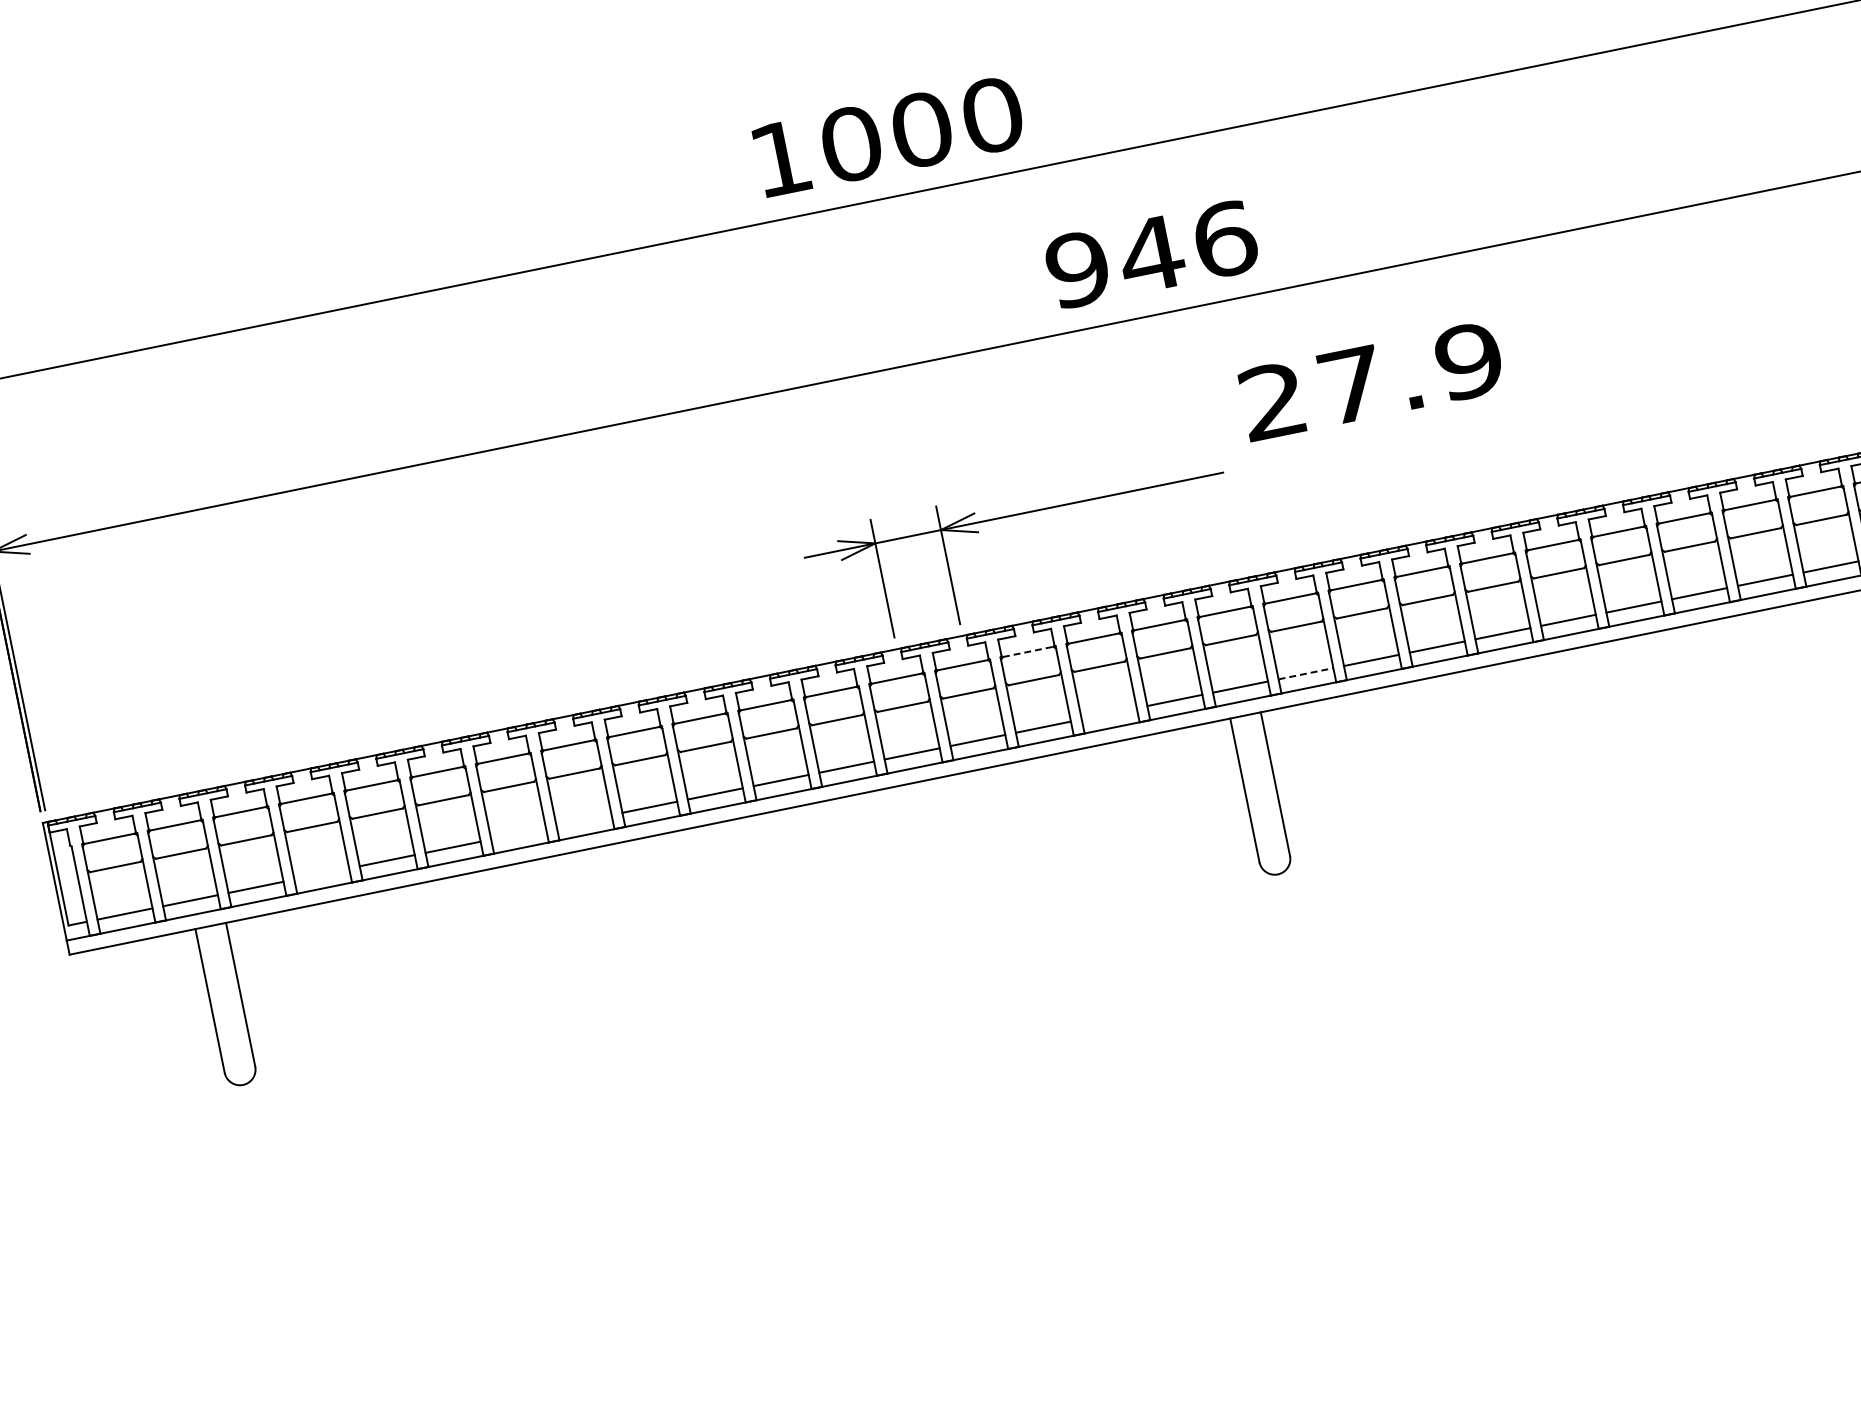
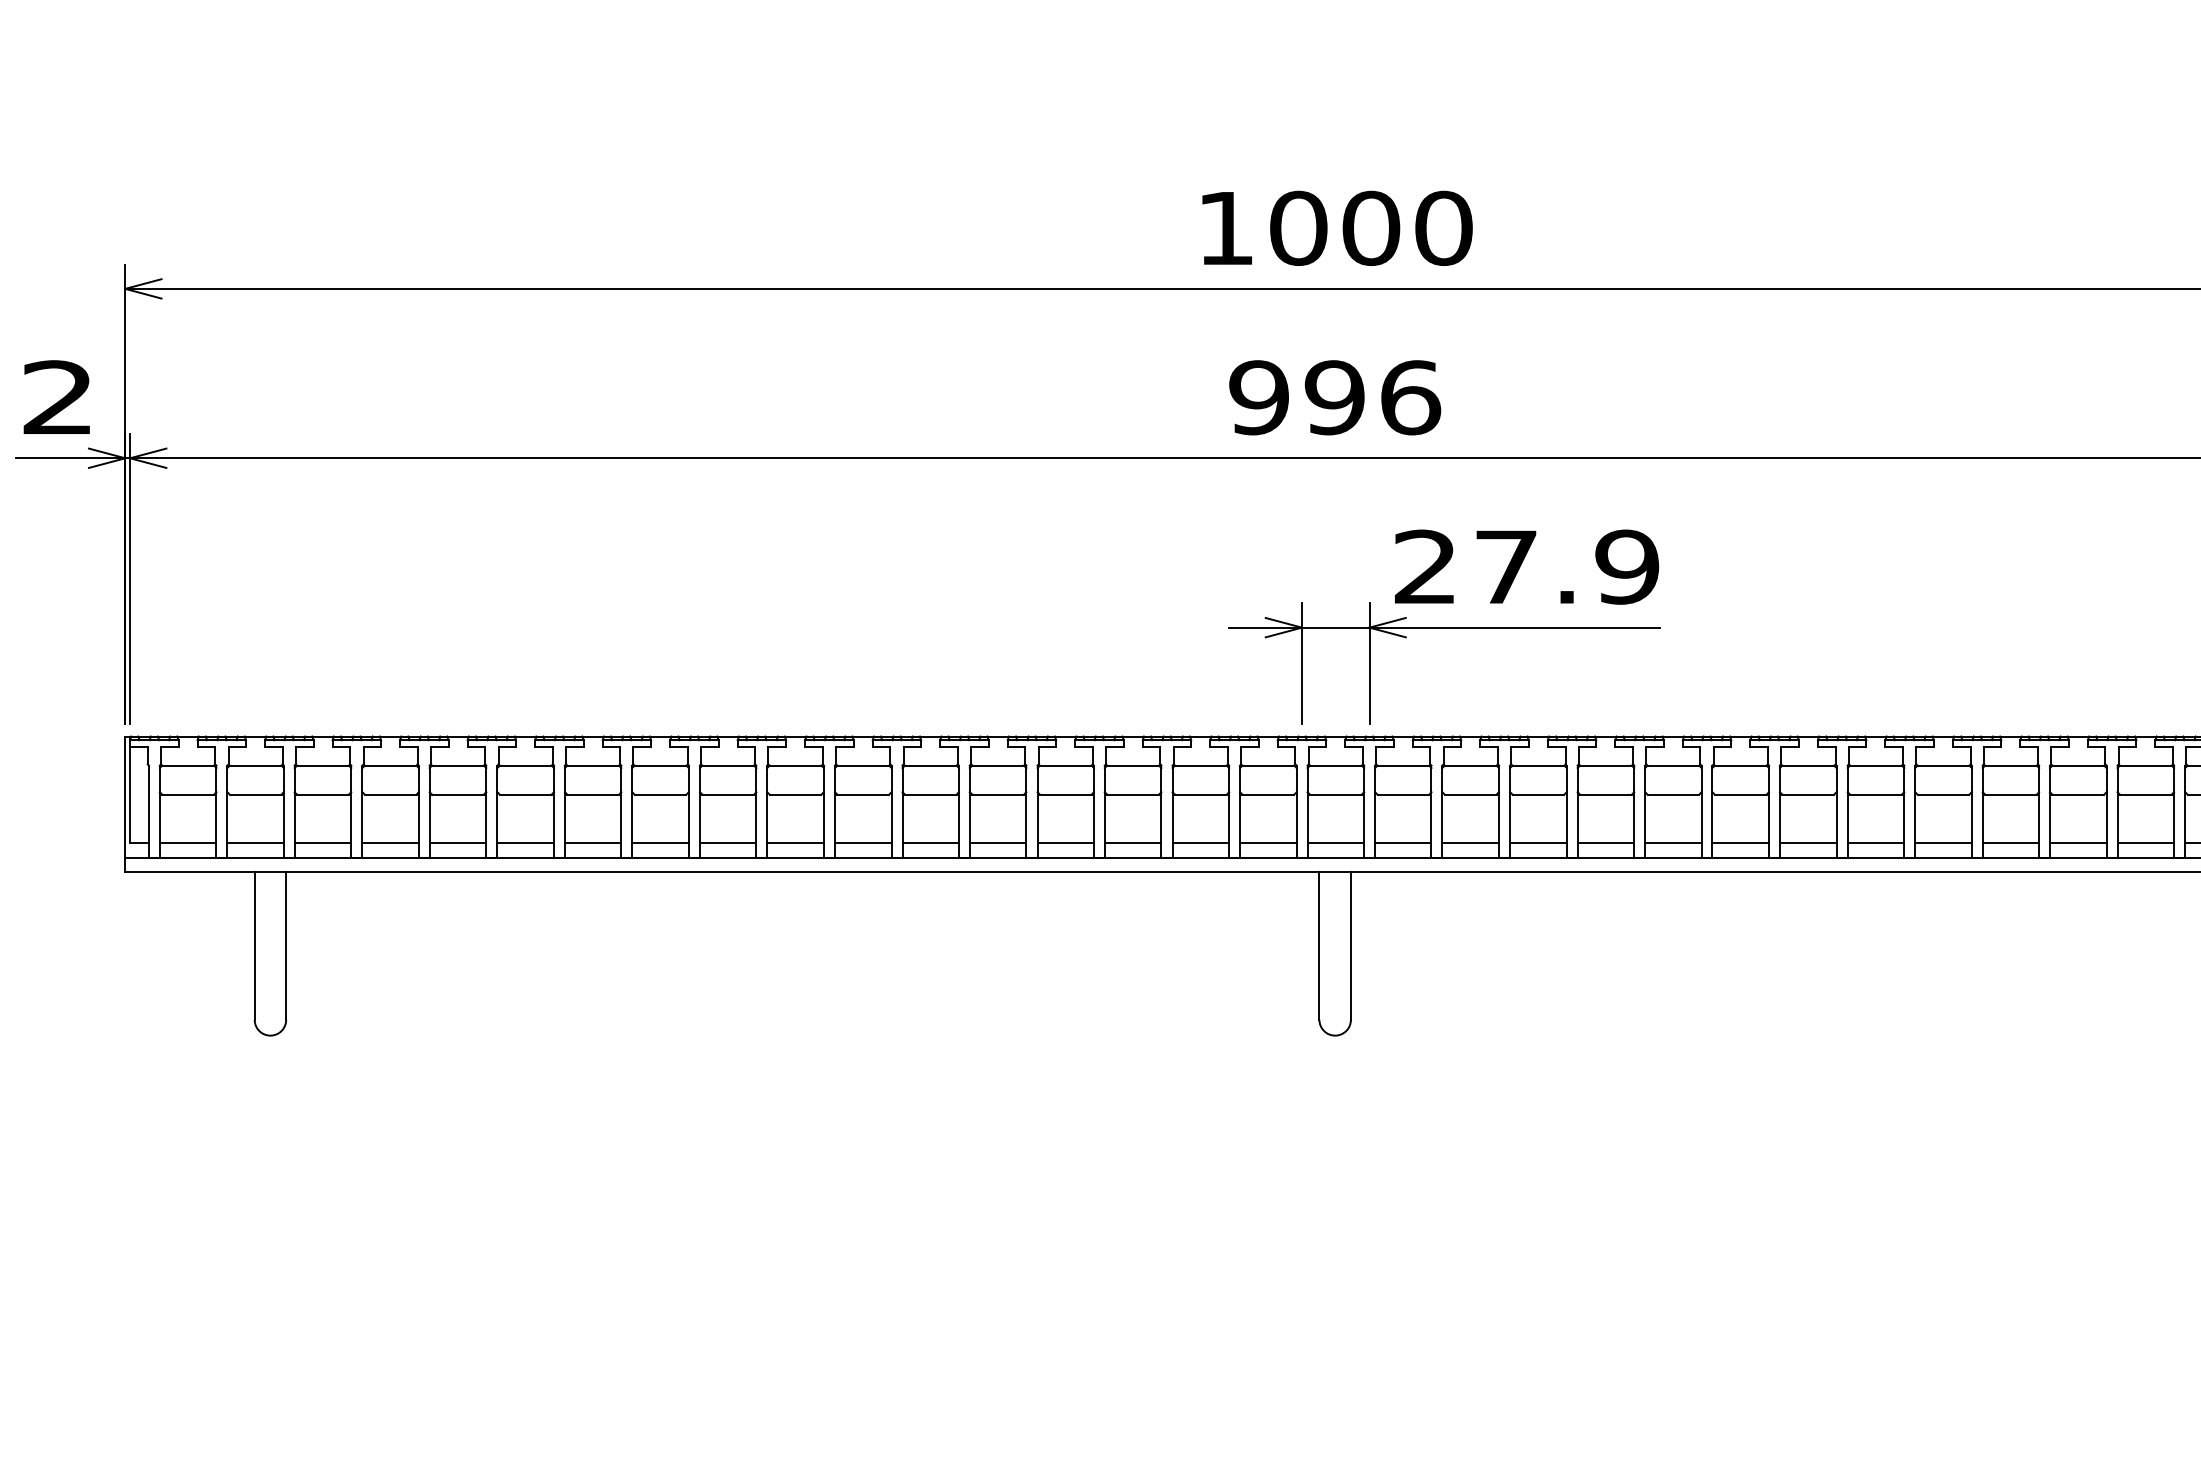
text: (889, 135) -> (1337, 227), moved
text: (1151, 254) -> (1334, 397), 946 -> 996
part: (1014, 516) -> (1444, 628), moved
line: (1028, 651) -> (1133, 765), dashed -> solid
line: (1306, 674) -> (1403, 843), dashed -> solid
line: (1109, 714) -> (1200, 843), added
line: (584, 821) -> (660, 843), added
line: (518, 834) -> (592, 843), added
line: (321, 874) -> (390, 843), added

